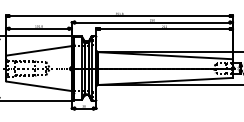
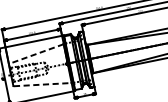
line: (39, 50) -> (36, 53), solid -> dashed
line: (39, 86) -> (42, 84), solid -> dashed

